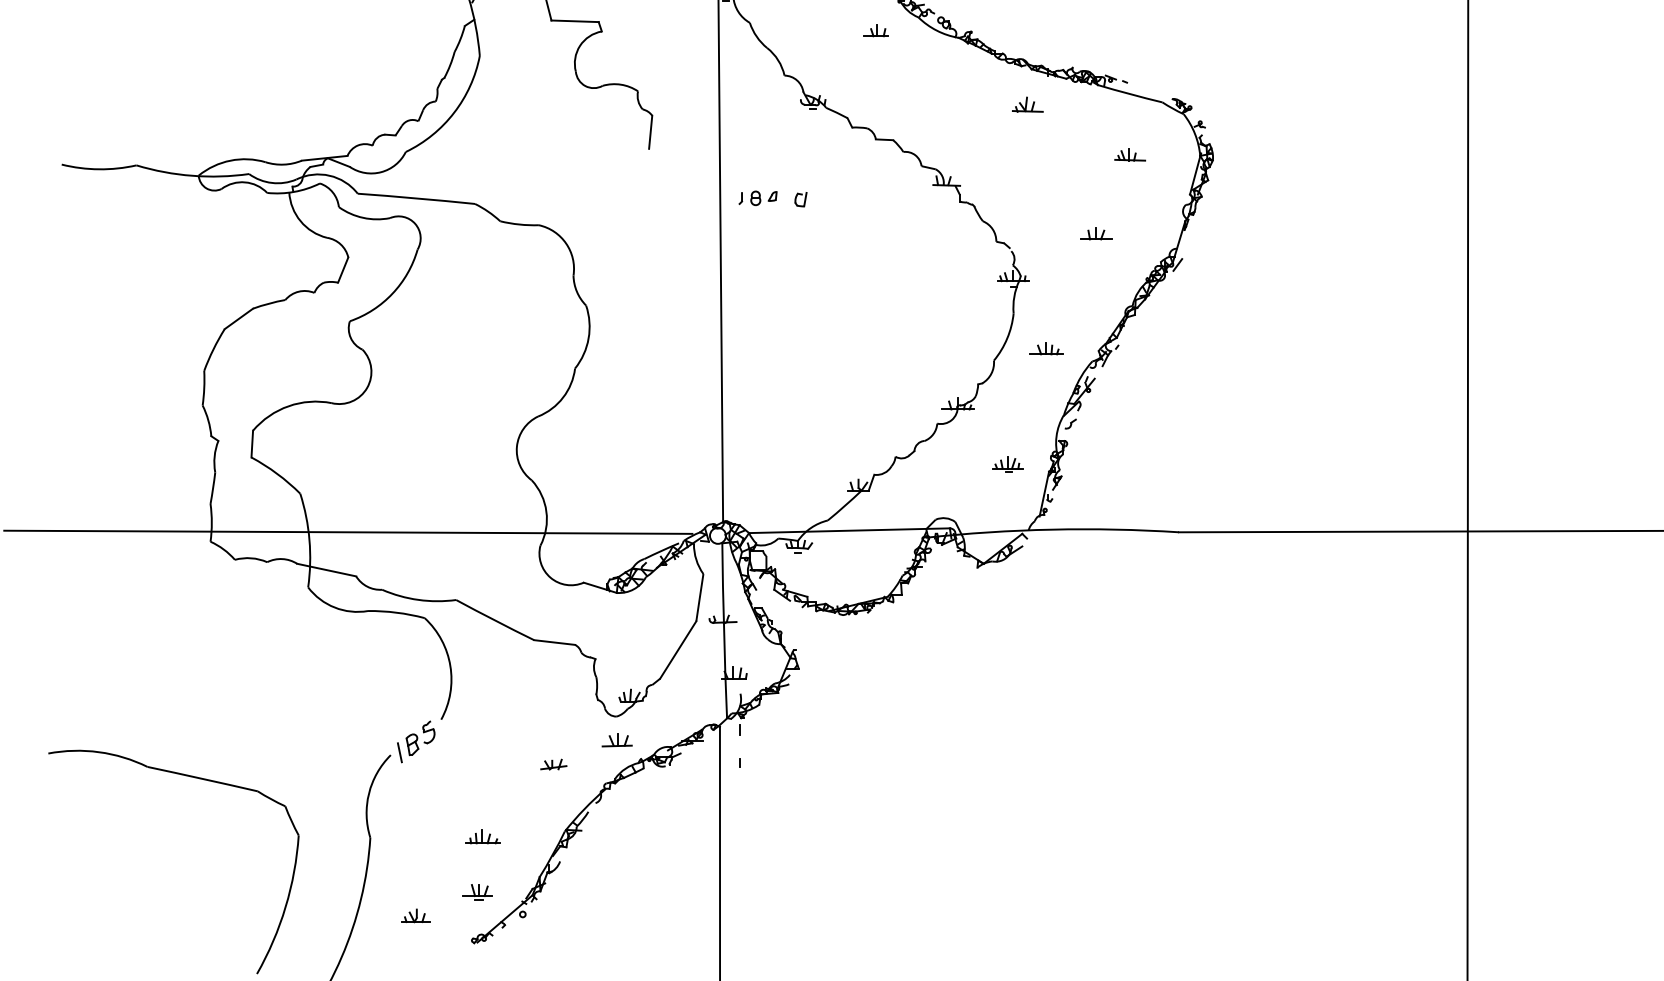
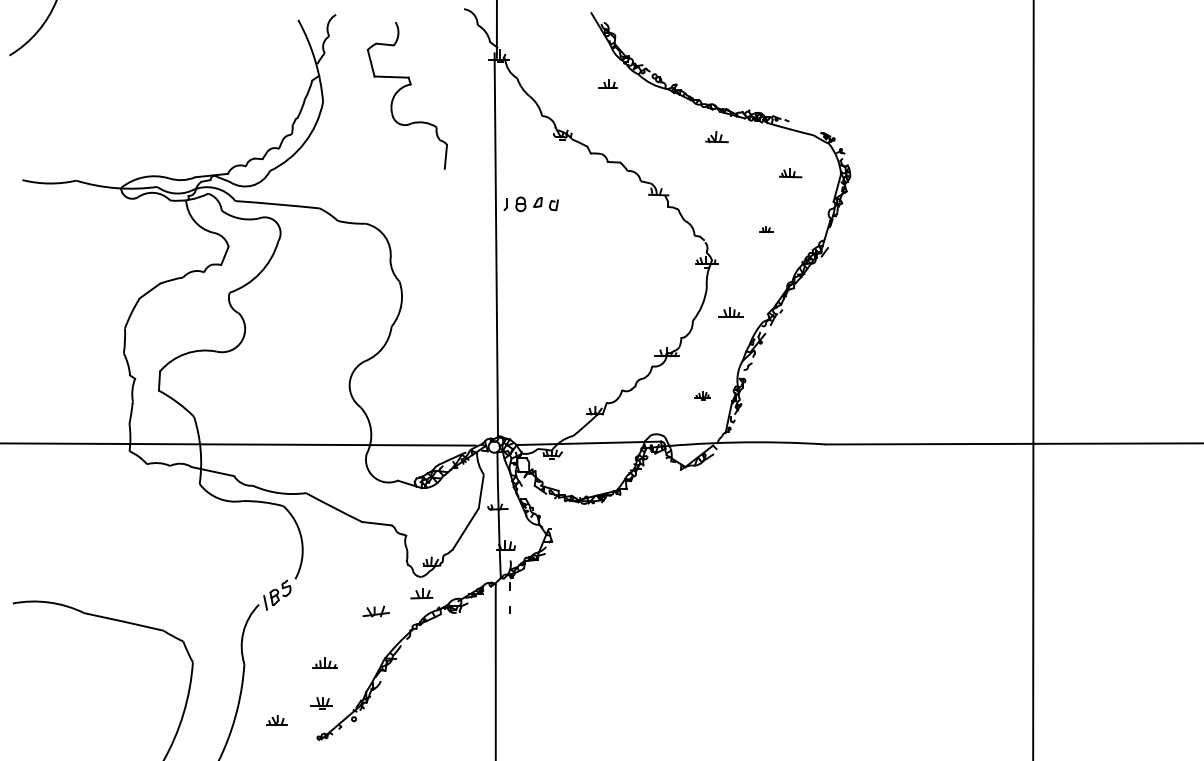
part: (757, 198) -> (522, 204), size x1.4
part: (1096, 233) -> (766, 229), size x0.6
part: (1007, 464) -> (702, 395), size x0.7
part: (554, 764) -> (376, 611), size x1.4

